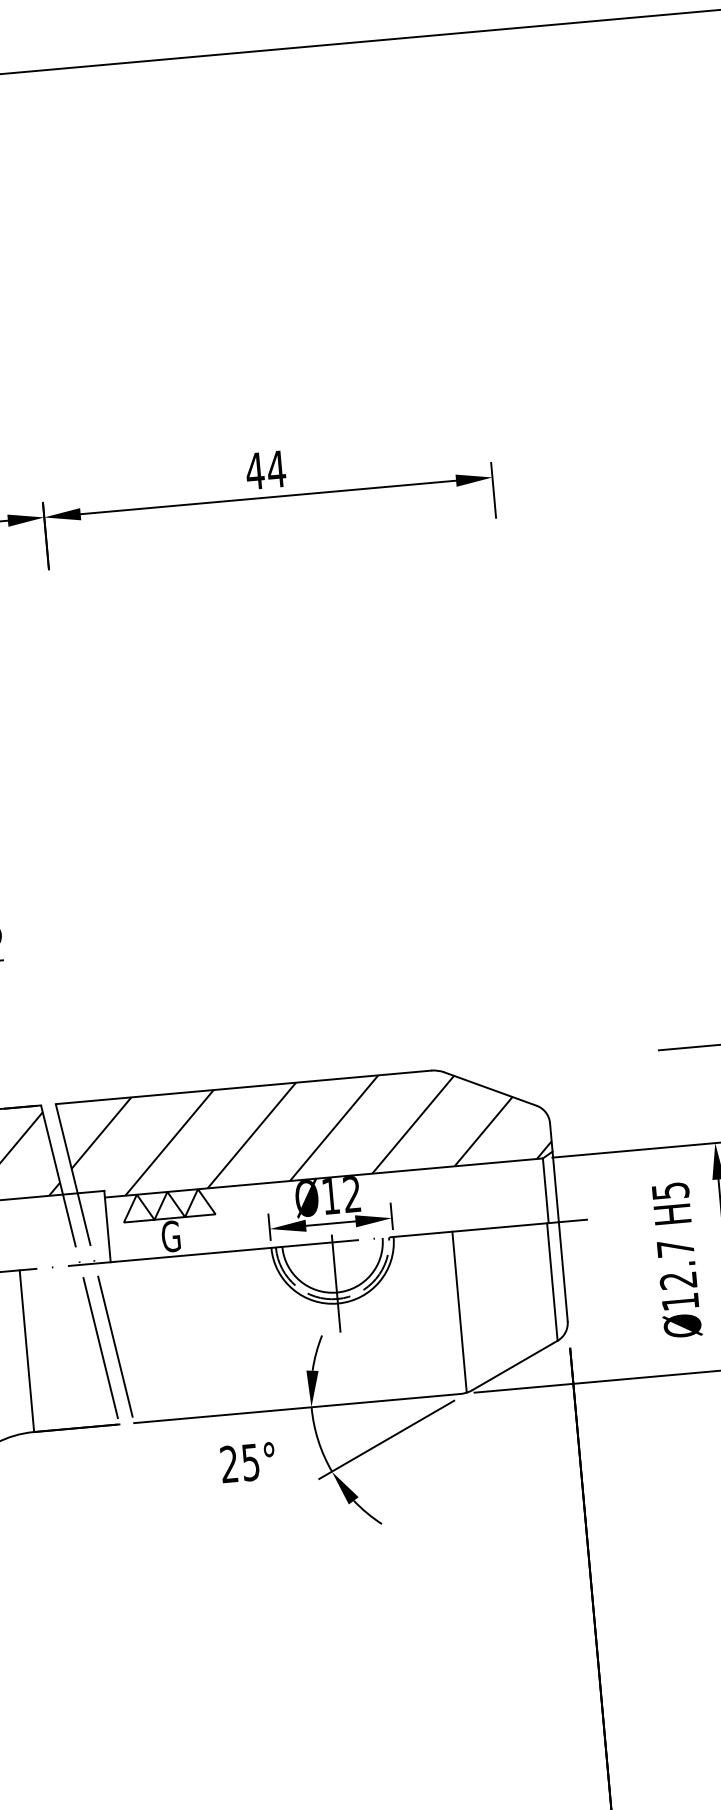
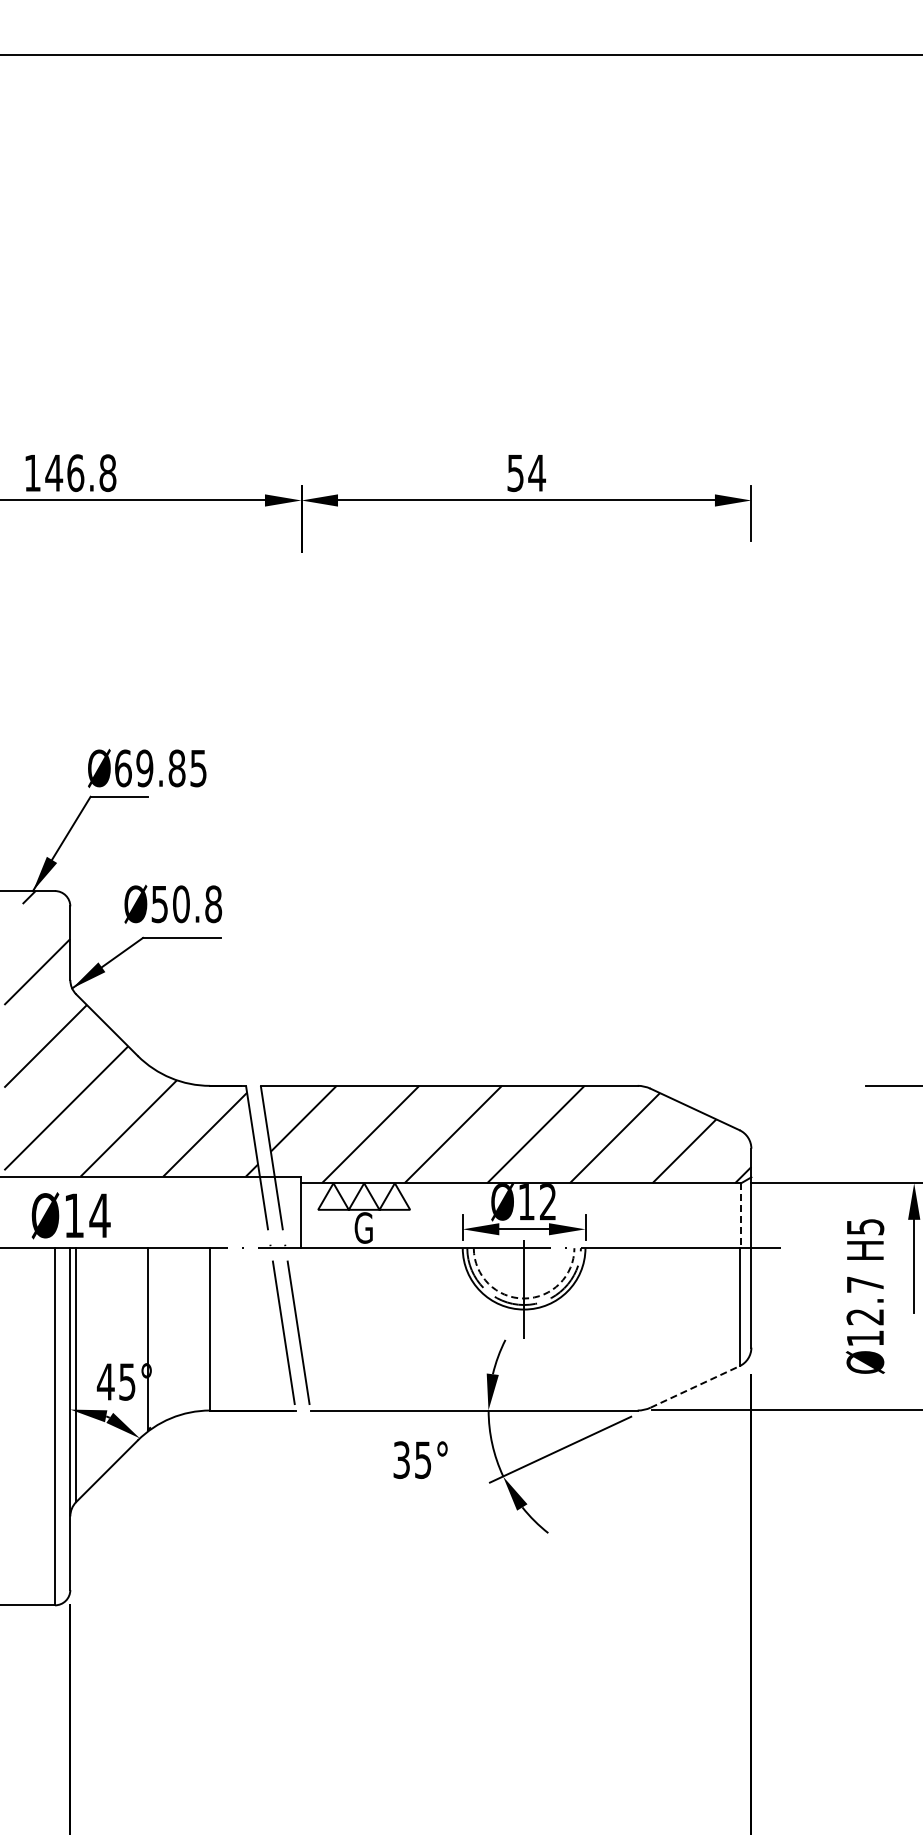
text: (255, 471) -> (515, 473), 44 -> 54
line: (546, 1191) -> (741, 1216), solid -> dashed
arc: (337, 1292) -> (524, 1298), solid -> dashed
line: (459, 1311) -> (644, 1328), removed
line: (515, 1364) -> (695, 1386), solid -> dashed
text: (229, 1463) -> (401, 1459), 25° -> 35°

